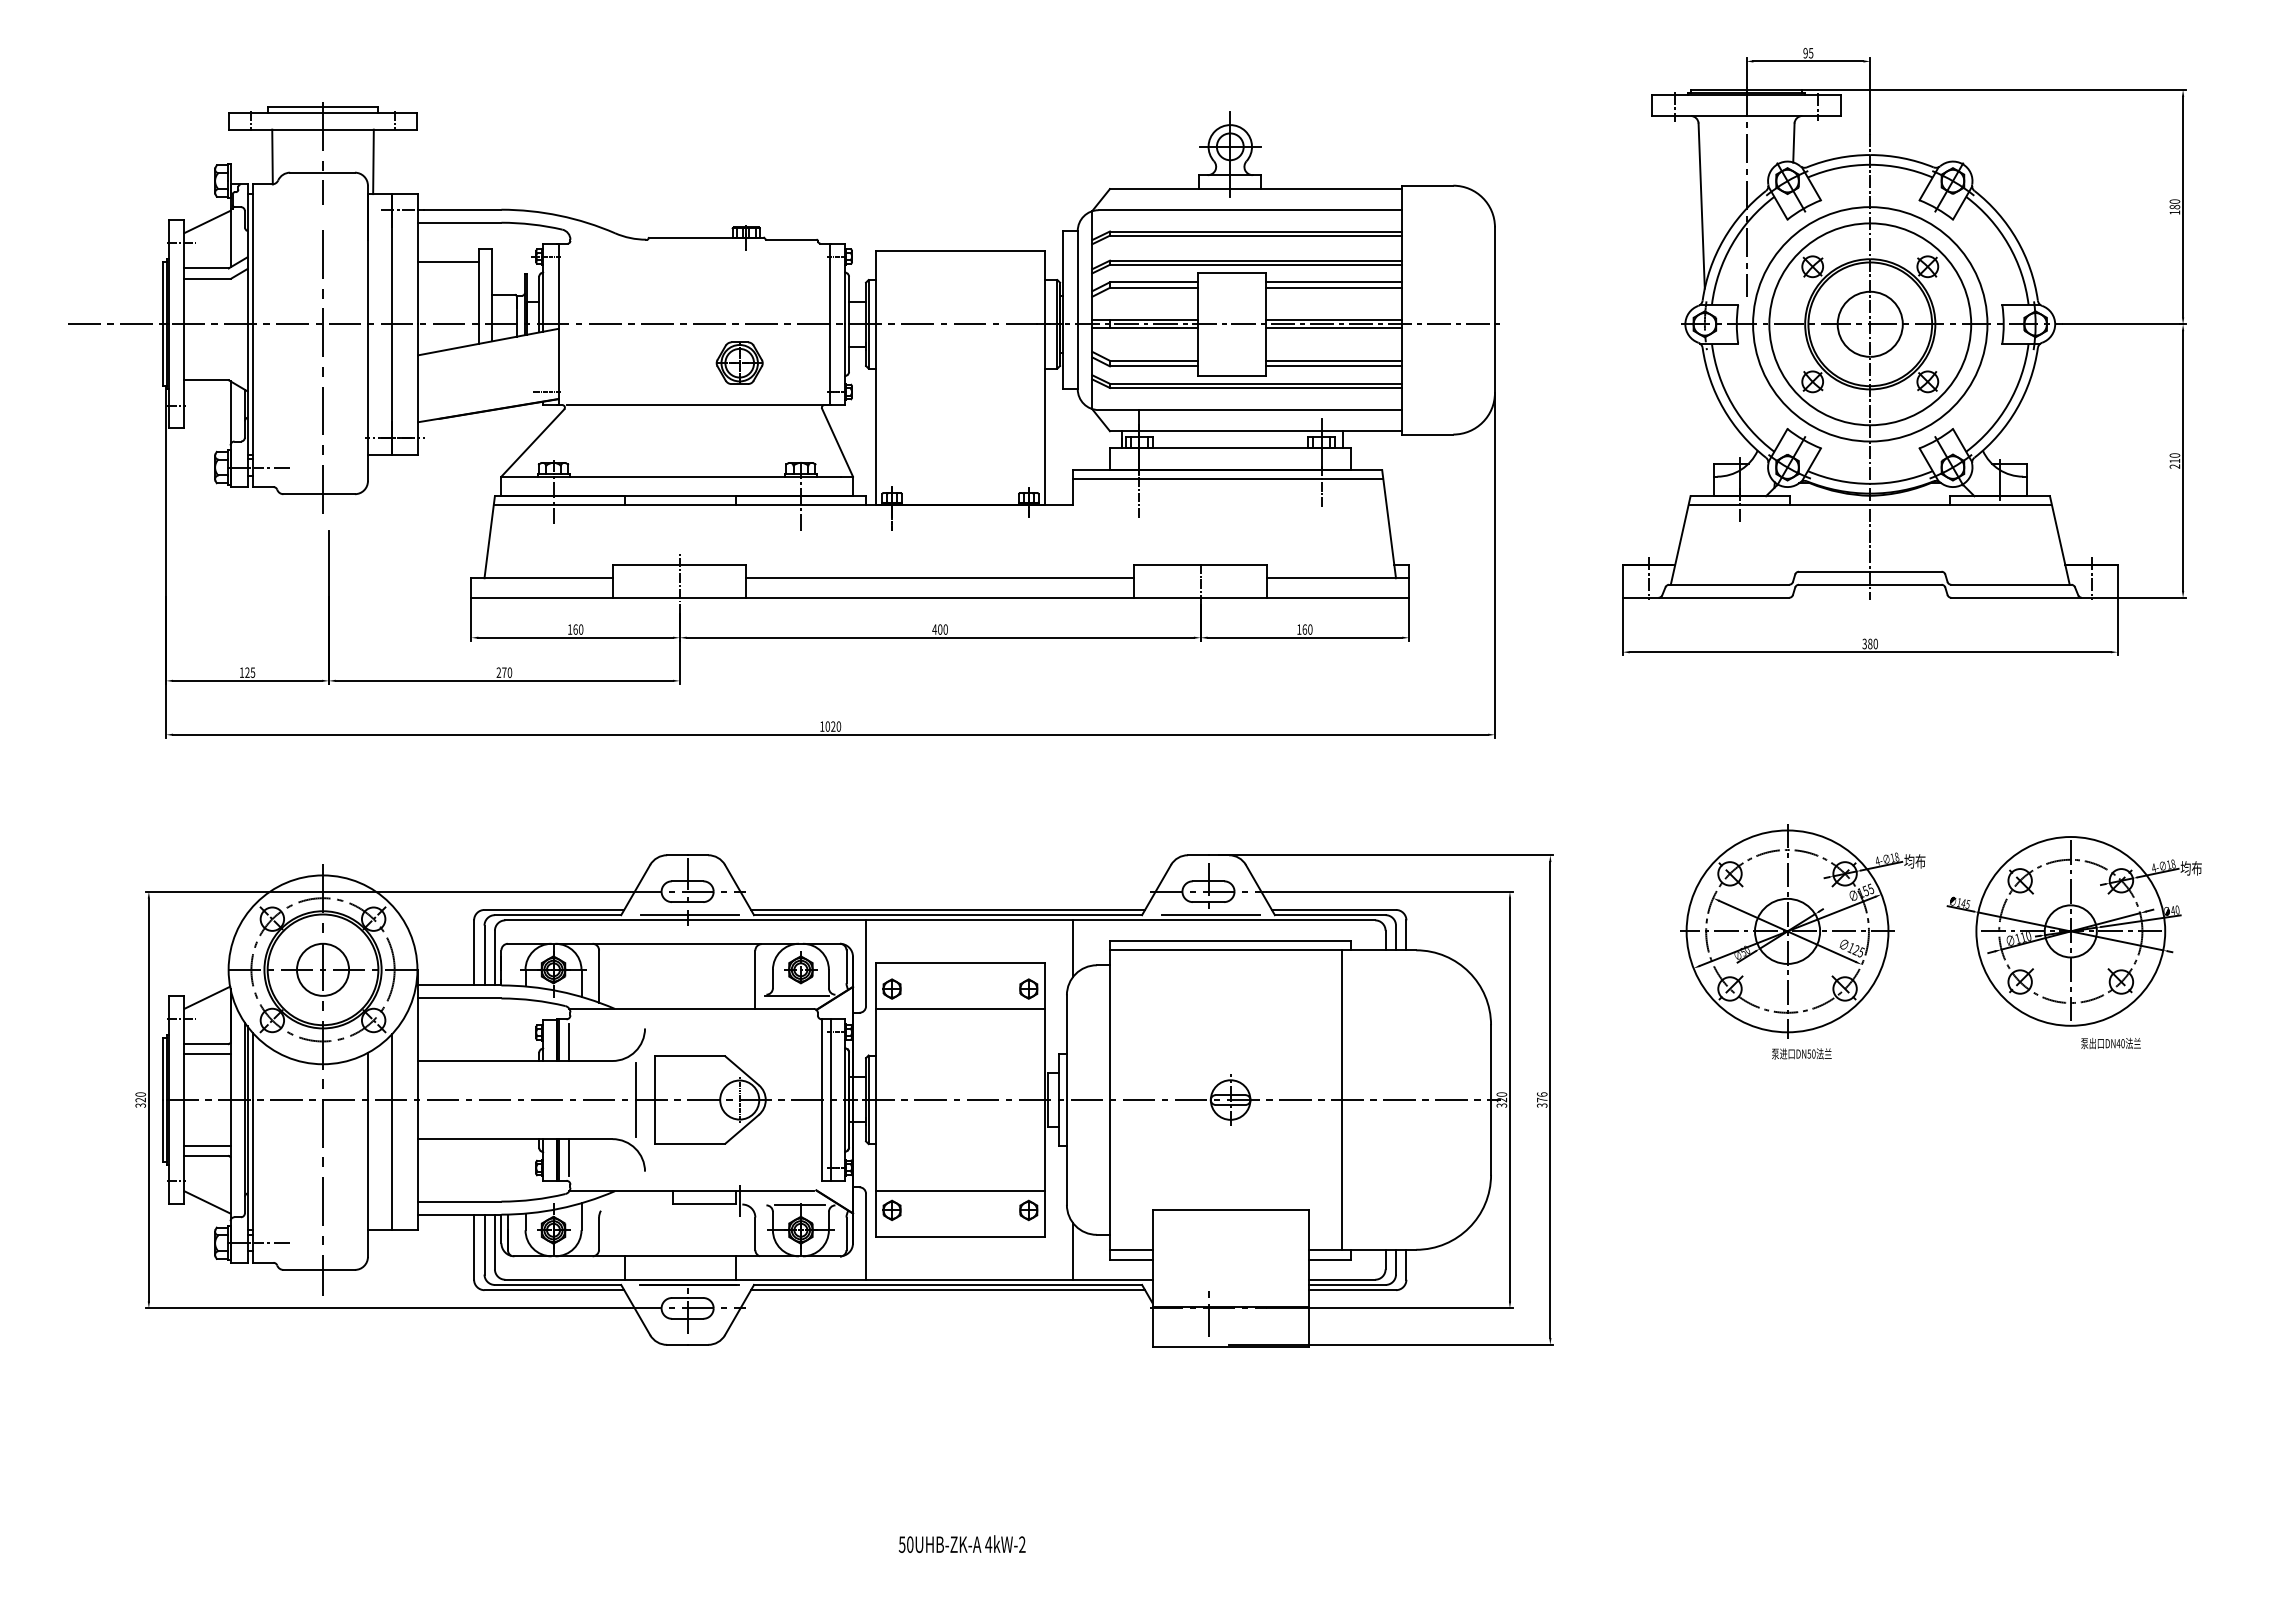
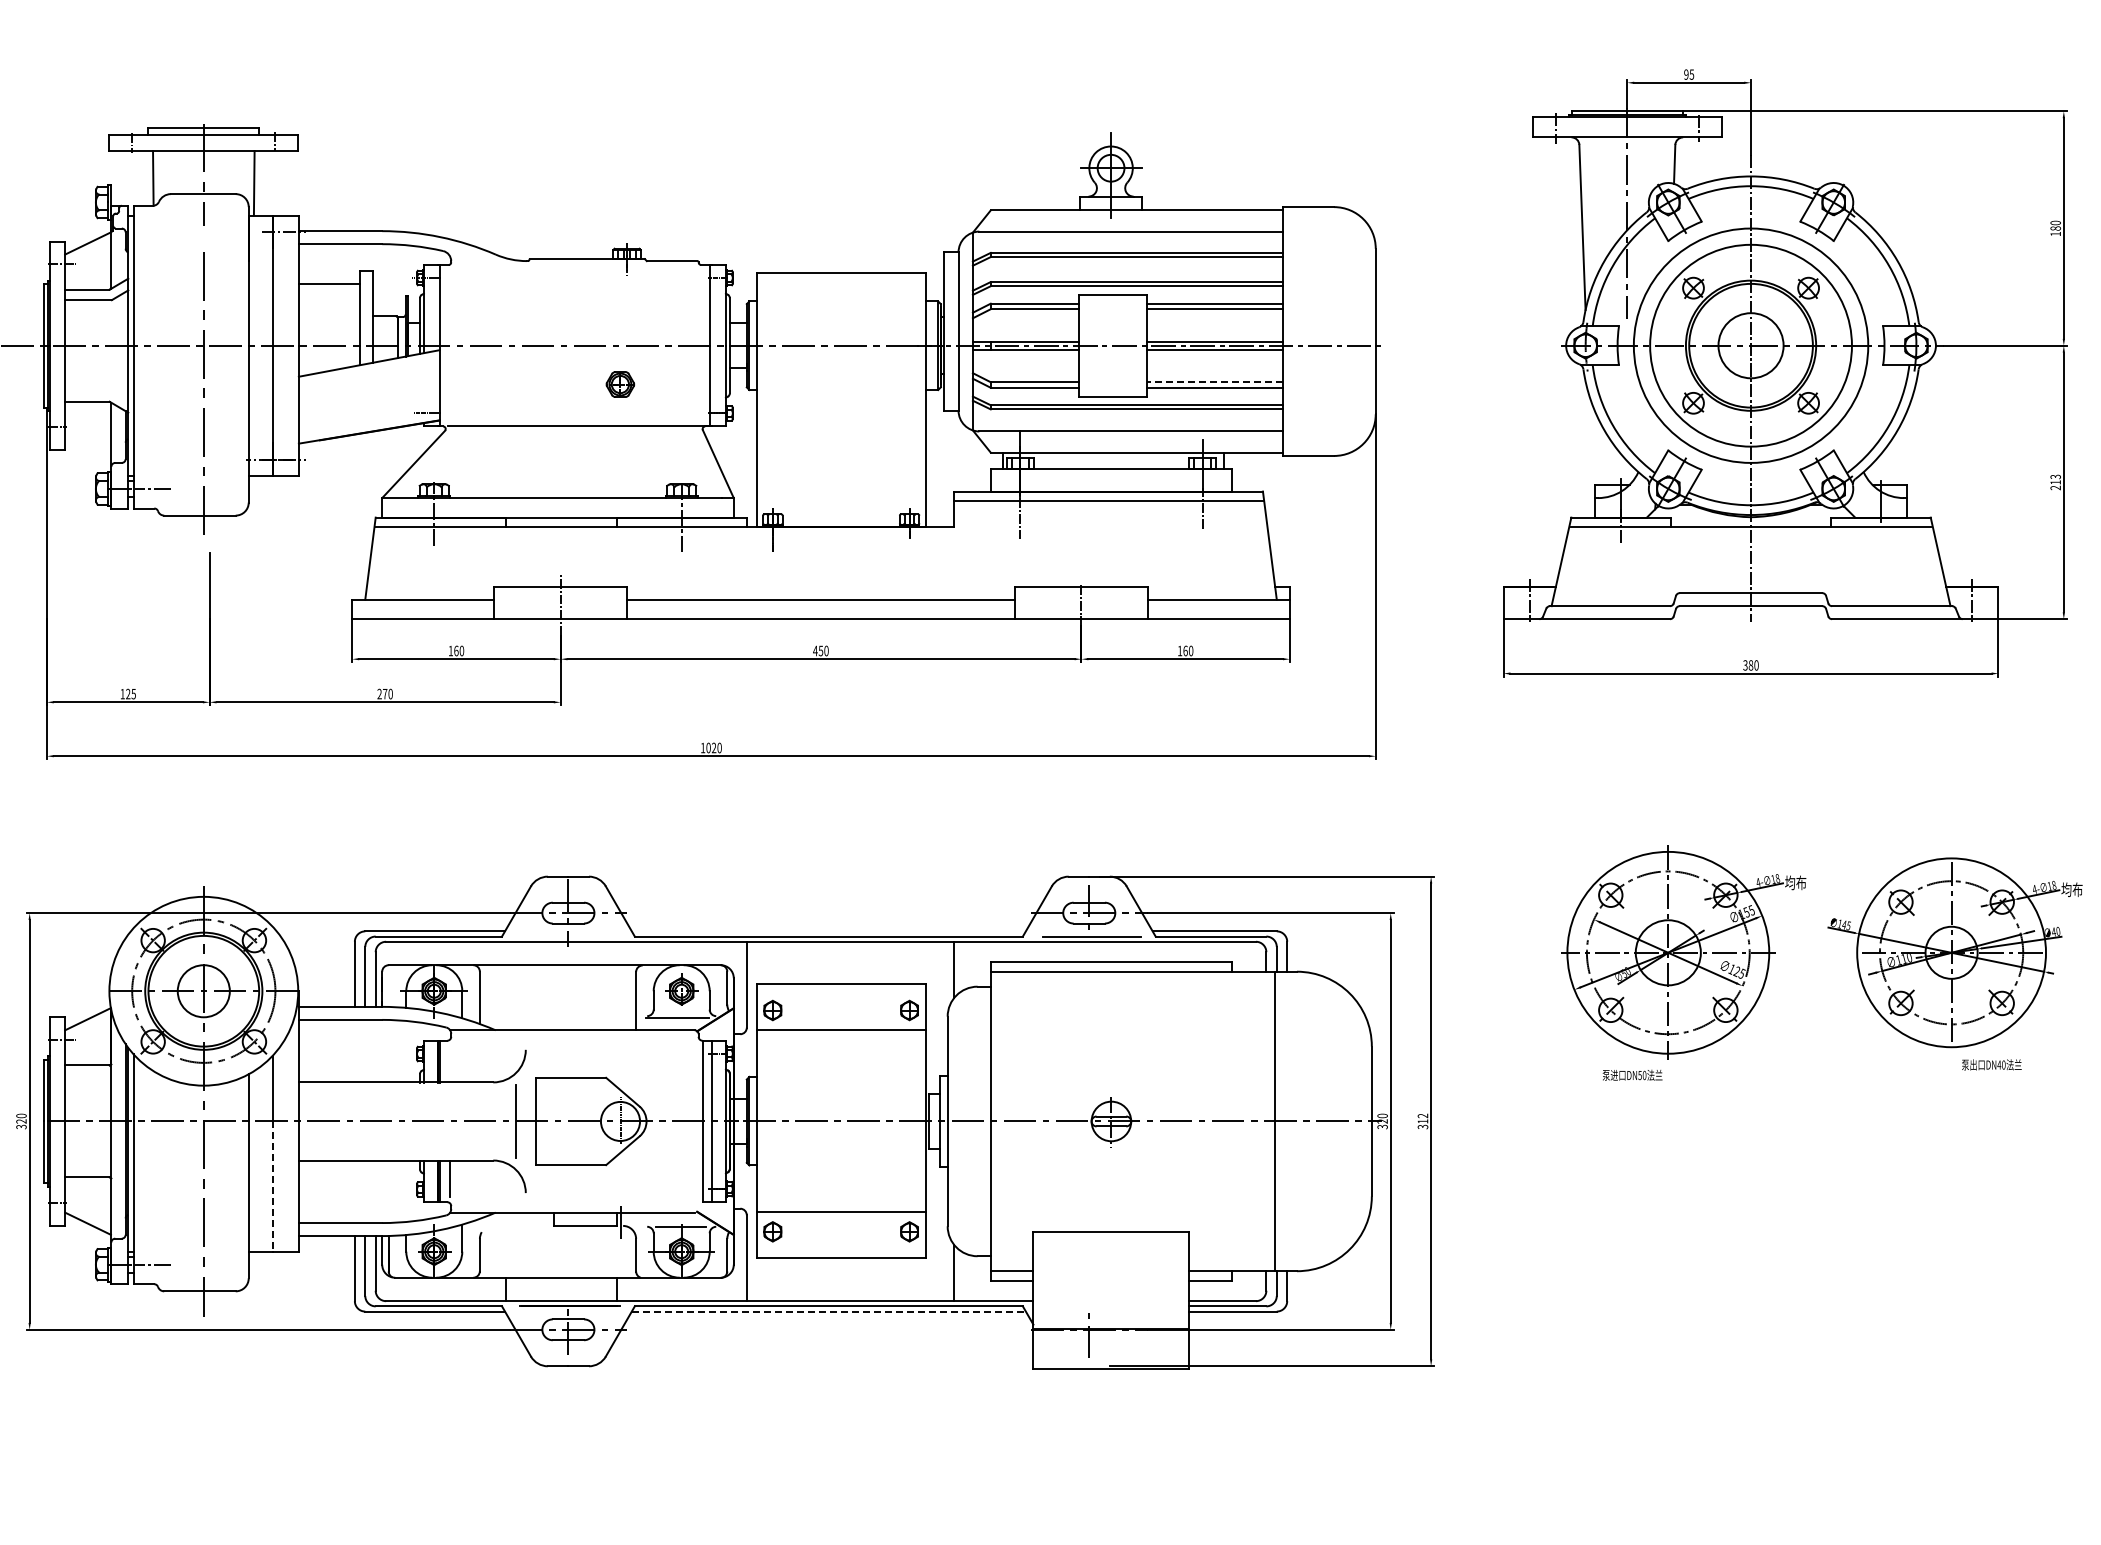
line: (1333, 360) -> (1214, 381), solid -> dashed
part: (739, 362) -> (620, 383), size x0.6
text: (2174, 455) -> (2055, 476), 210 -> 213
text: (940, 629) -> (821, 650), 400 -> 450
line: (948, 909) -> (829, 930), removed
line: (690, 915) -> (571, 936), removed
line: (569, 1042) -> (450, 1063), removed
text: (1801, 1053) -> (1632, 1074), moved
line: (207, 1054) -> (88, 1075), removed
text: (1542, 1097) -> (1423, 1118), 376 -> 312
line: (1341, 1099) -> (1274, 1120), moved
line: (207, 1145) -> (88, 1166), removed
line: (392, 1165) -> (273, 1186), solid -> dashed
line: (948, 1290) -> (829, 1311), solid -> dashed

